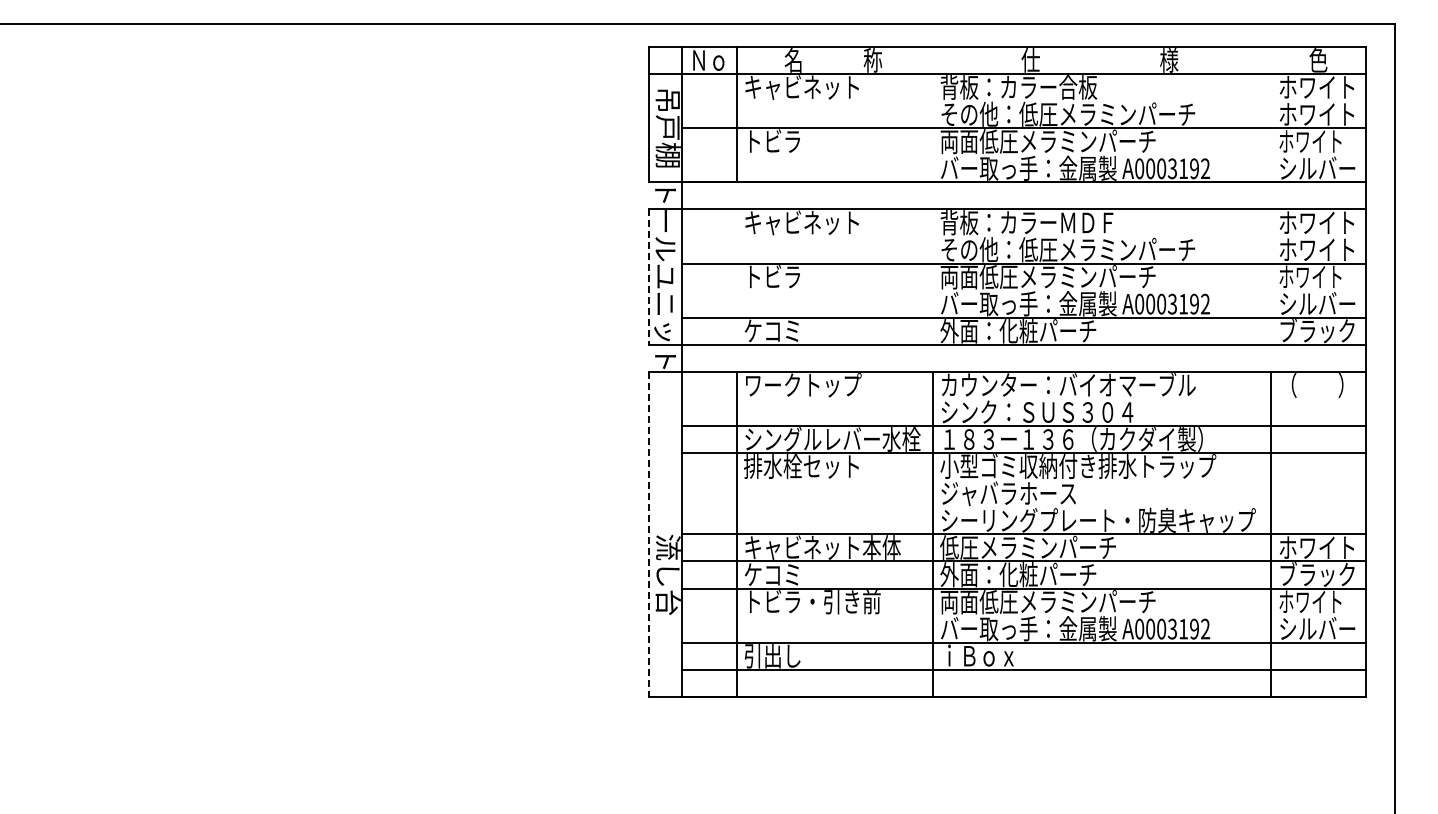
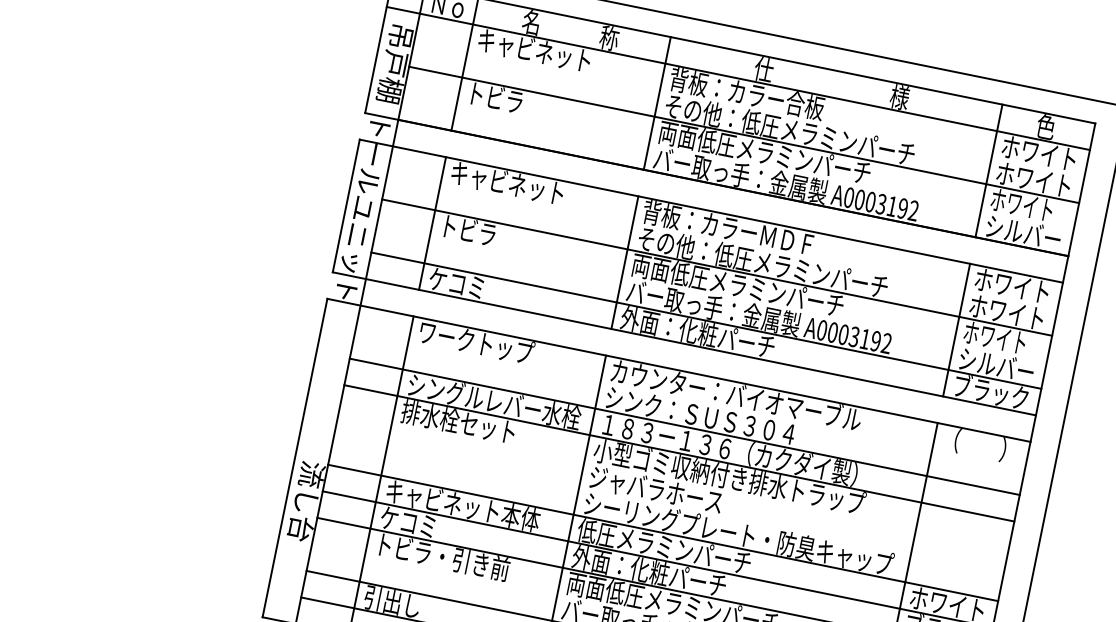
line: (932, 114) -> (657, 103), added
line: (1271, 114) -> (989, 170), added
line: (736, 276) -> (432, 222), added
line: (932, 276) -> (624, 261), added
line: (1271, 276) -> (956, 329), added
line: (648, 277) -> (346, 206), dashed -> solid
line: (648, 534) -> (294, 458), dashed -> solid

